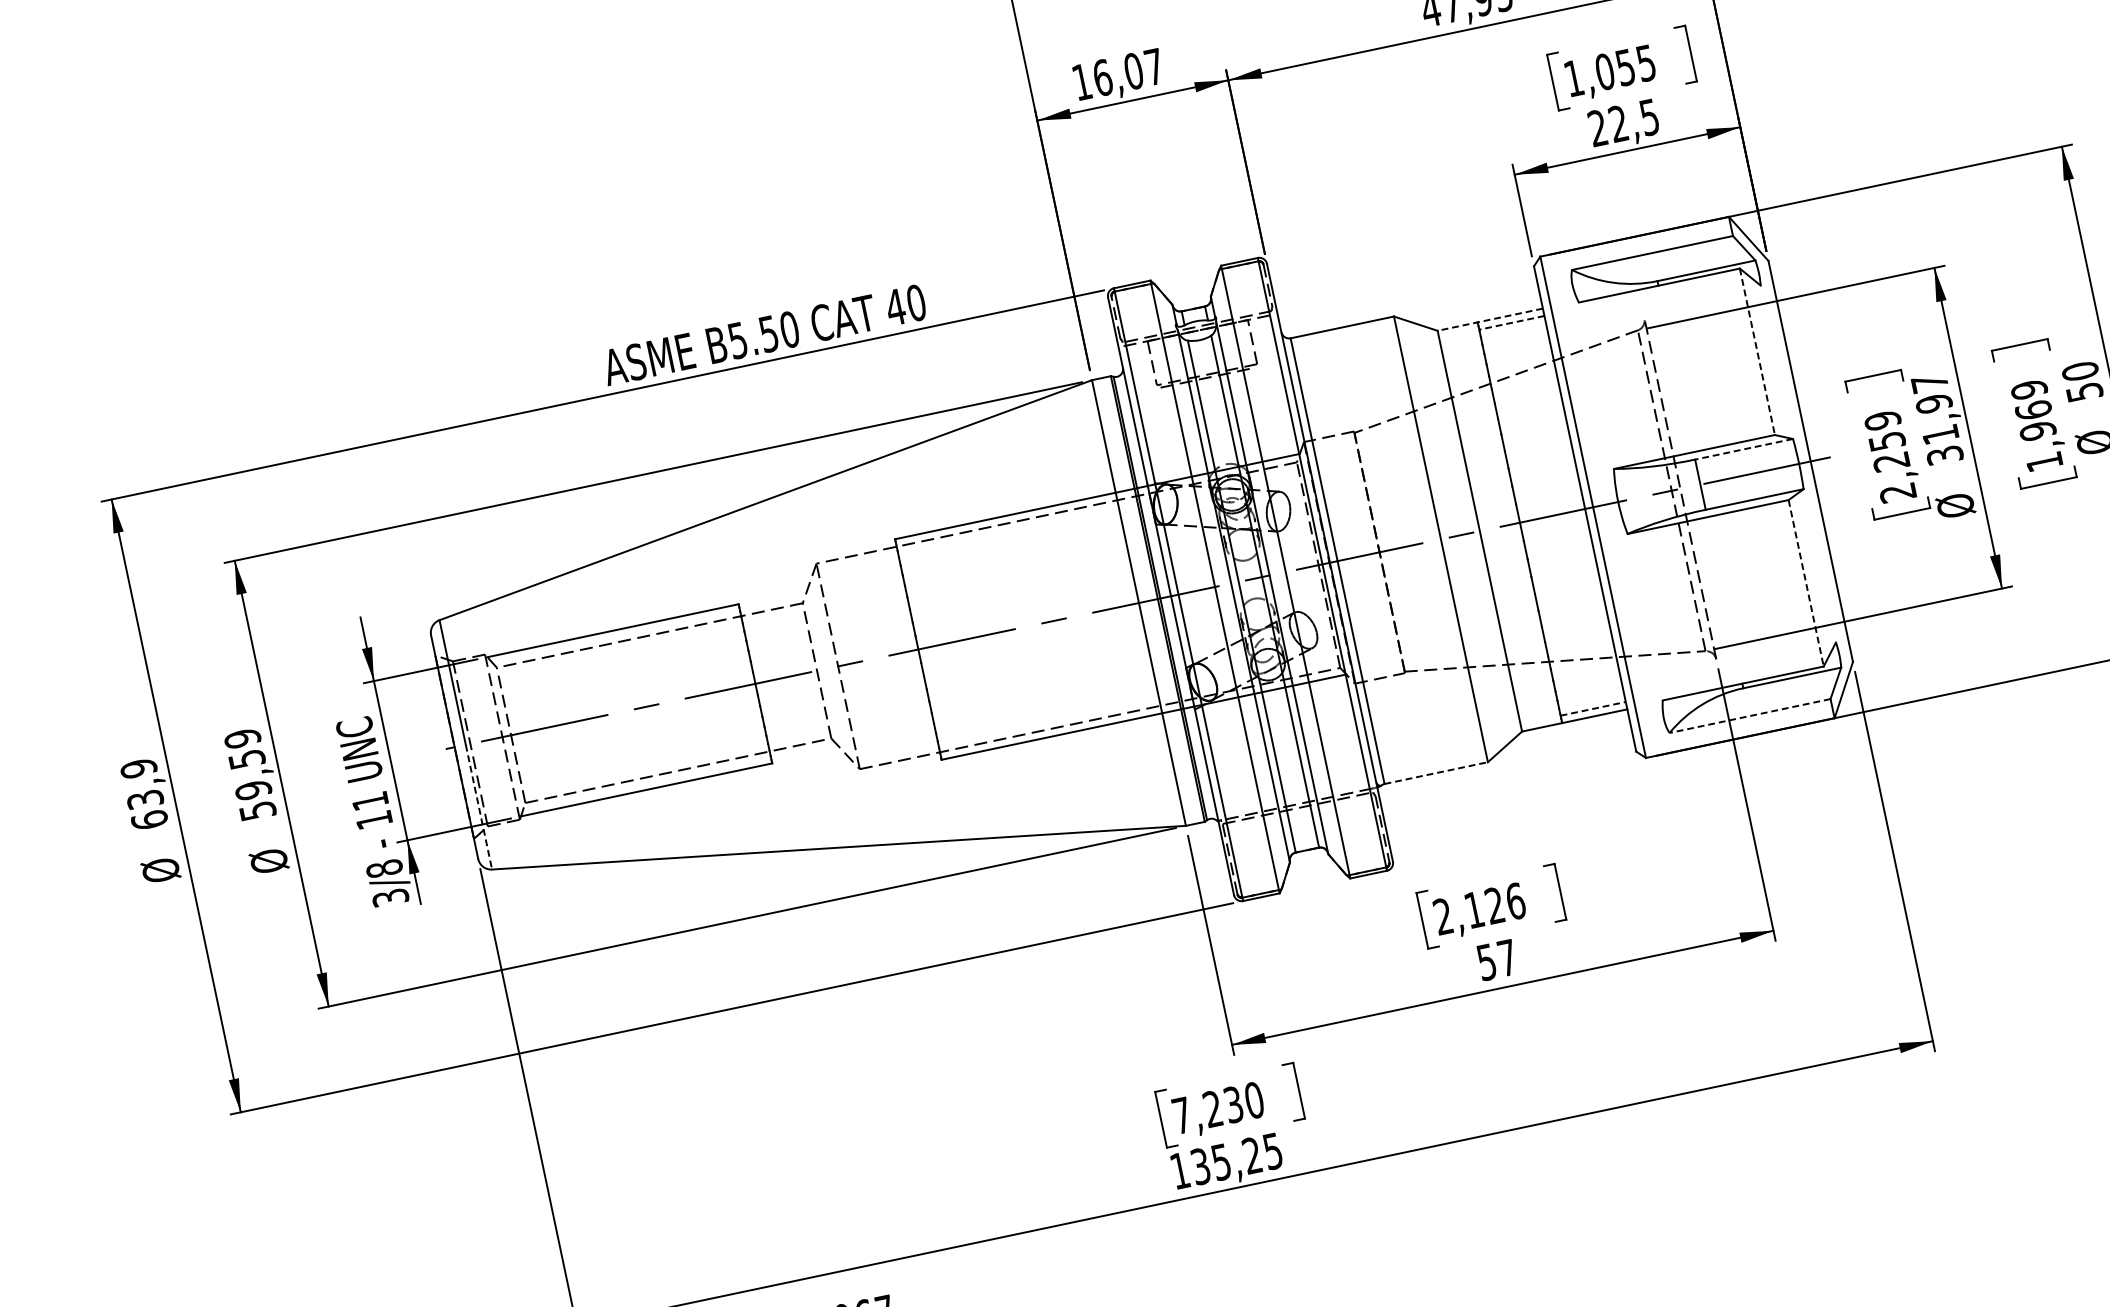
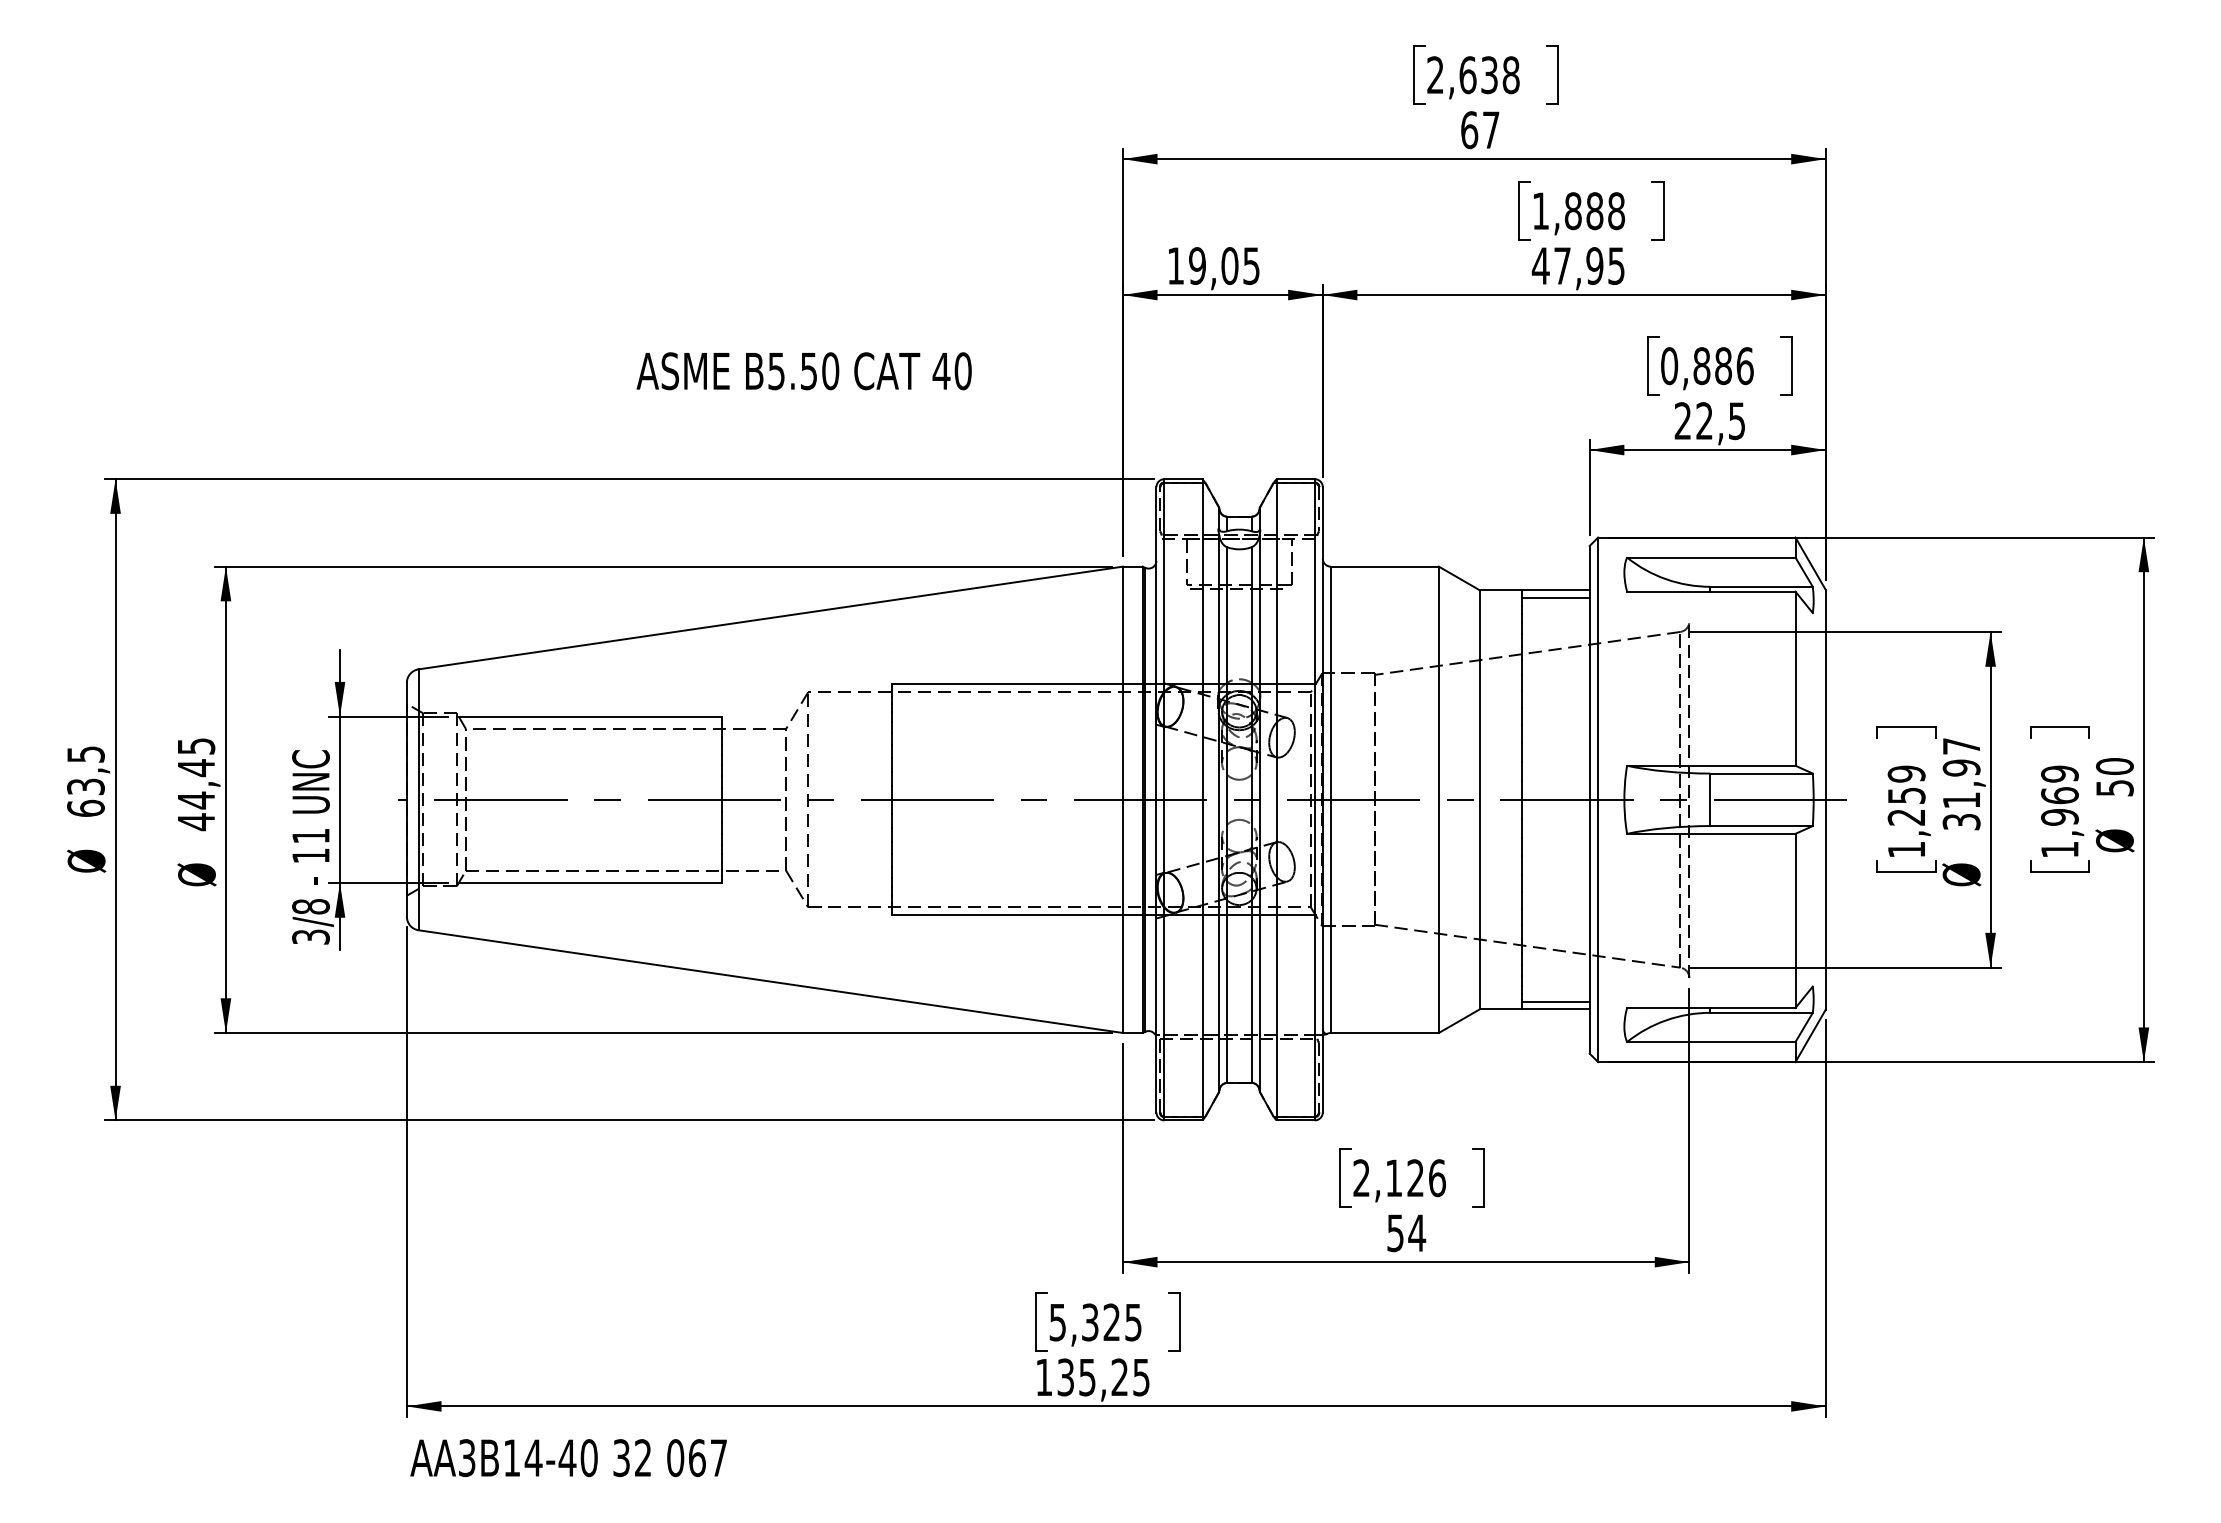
text: (1128, 71) -> (1224, 265), 16,07 -> 19,05
text: (1610, 71) -> (1707, 366), 1,055 -> 0,886
line: (1490, 320) -> (1534, 590), dashed -> solid
line: (1511, 322) -> (1555, 597), dashed -> solid
text: (763, 335) -> (803, 371), moved
line: (1757, 352) -> (1795, 679), dashed -> solid
line: (1743, 449) -> (1761, 773), dashed -> solid
text: (1896, 492) -> (1905, 849), 2,259 -> 1,259
line: (1806, 583) -> (1795, 921), dashed -> solid
line: (1593, 708) -> (1556, 1001), dashed -> solid
line: (1749, 716) -> (1710, 1042), dashed -> solid
text: (138, 768) -> (85, 754), 63,9 -> 63,5
line: (1436, 772) -> (1385, 1032), dashed -> solid
text: (250, 774) -> (196, 784), 59,59 -> 44,45
line: (478, 807) -> (418, 865), dashed -> solid
text: (1507, 957) -> (1417, 1232), 57 -> 54
text: (1218, 1108) -> (1095, 1322), 7,230 -> 5,325

